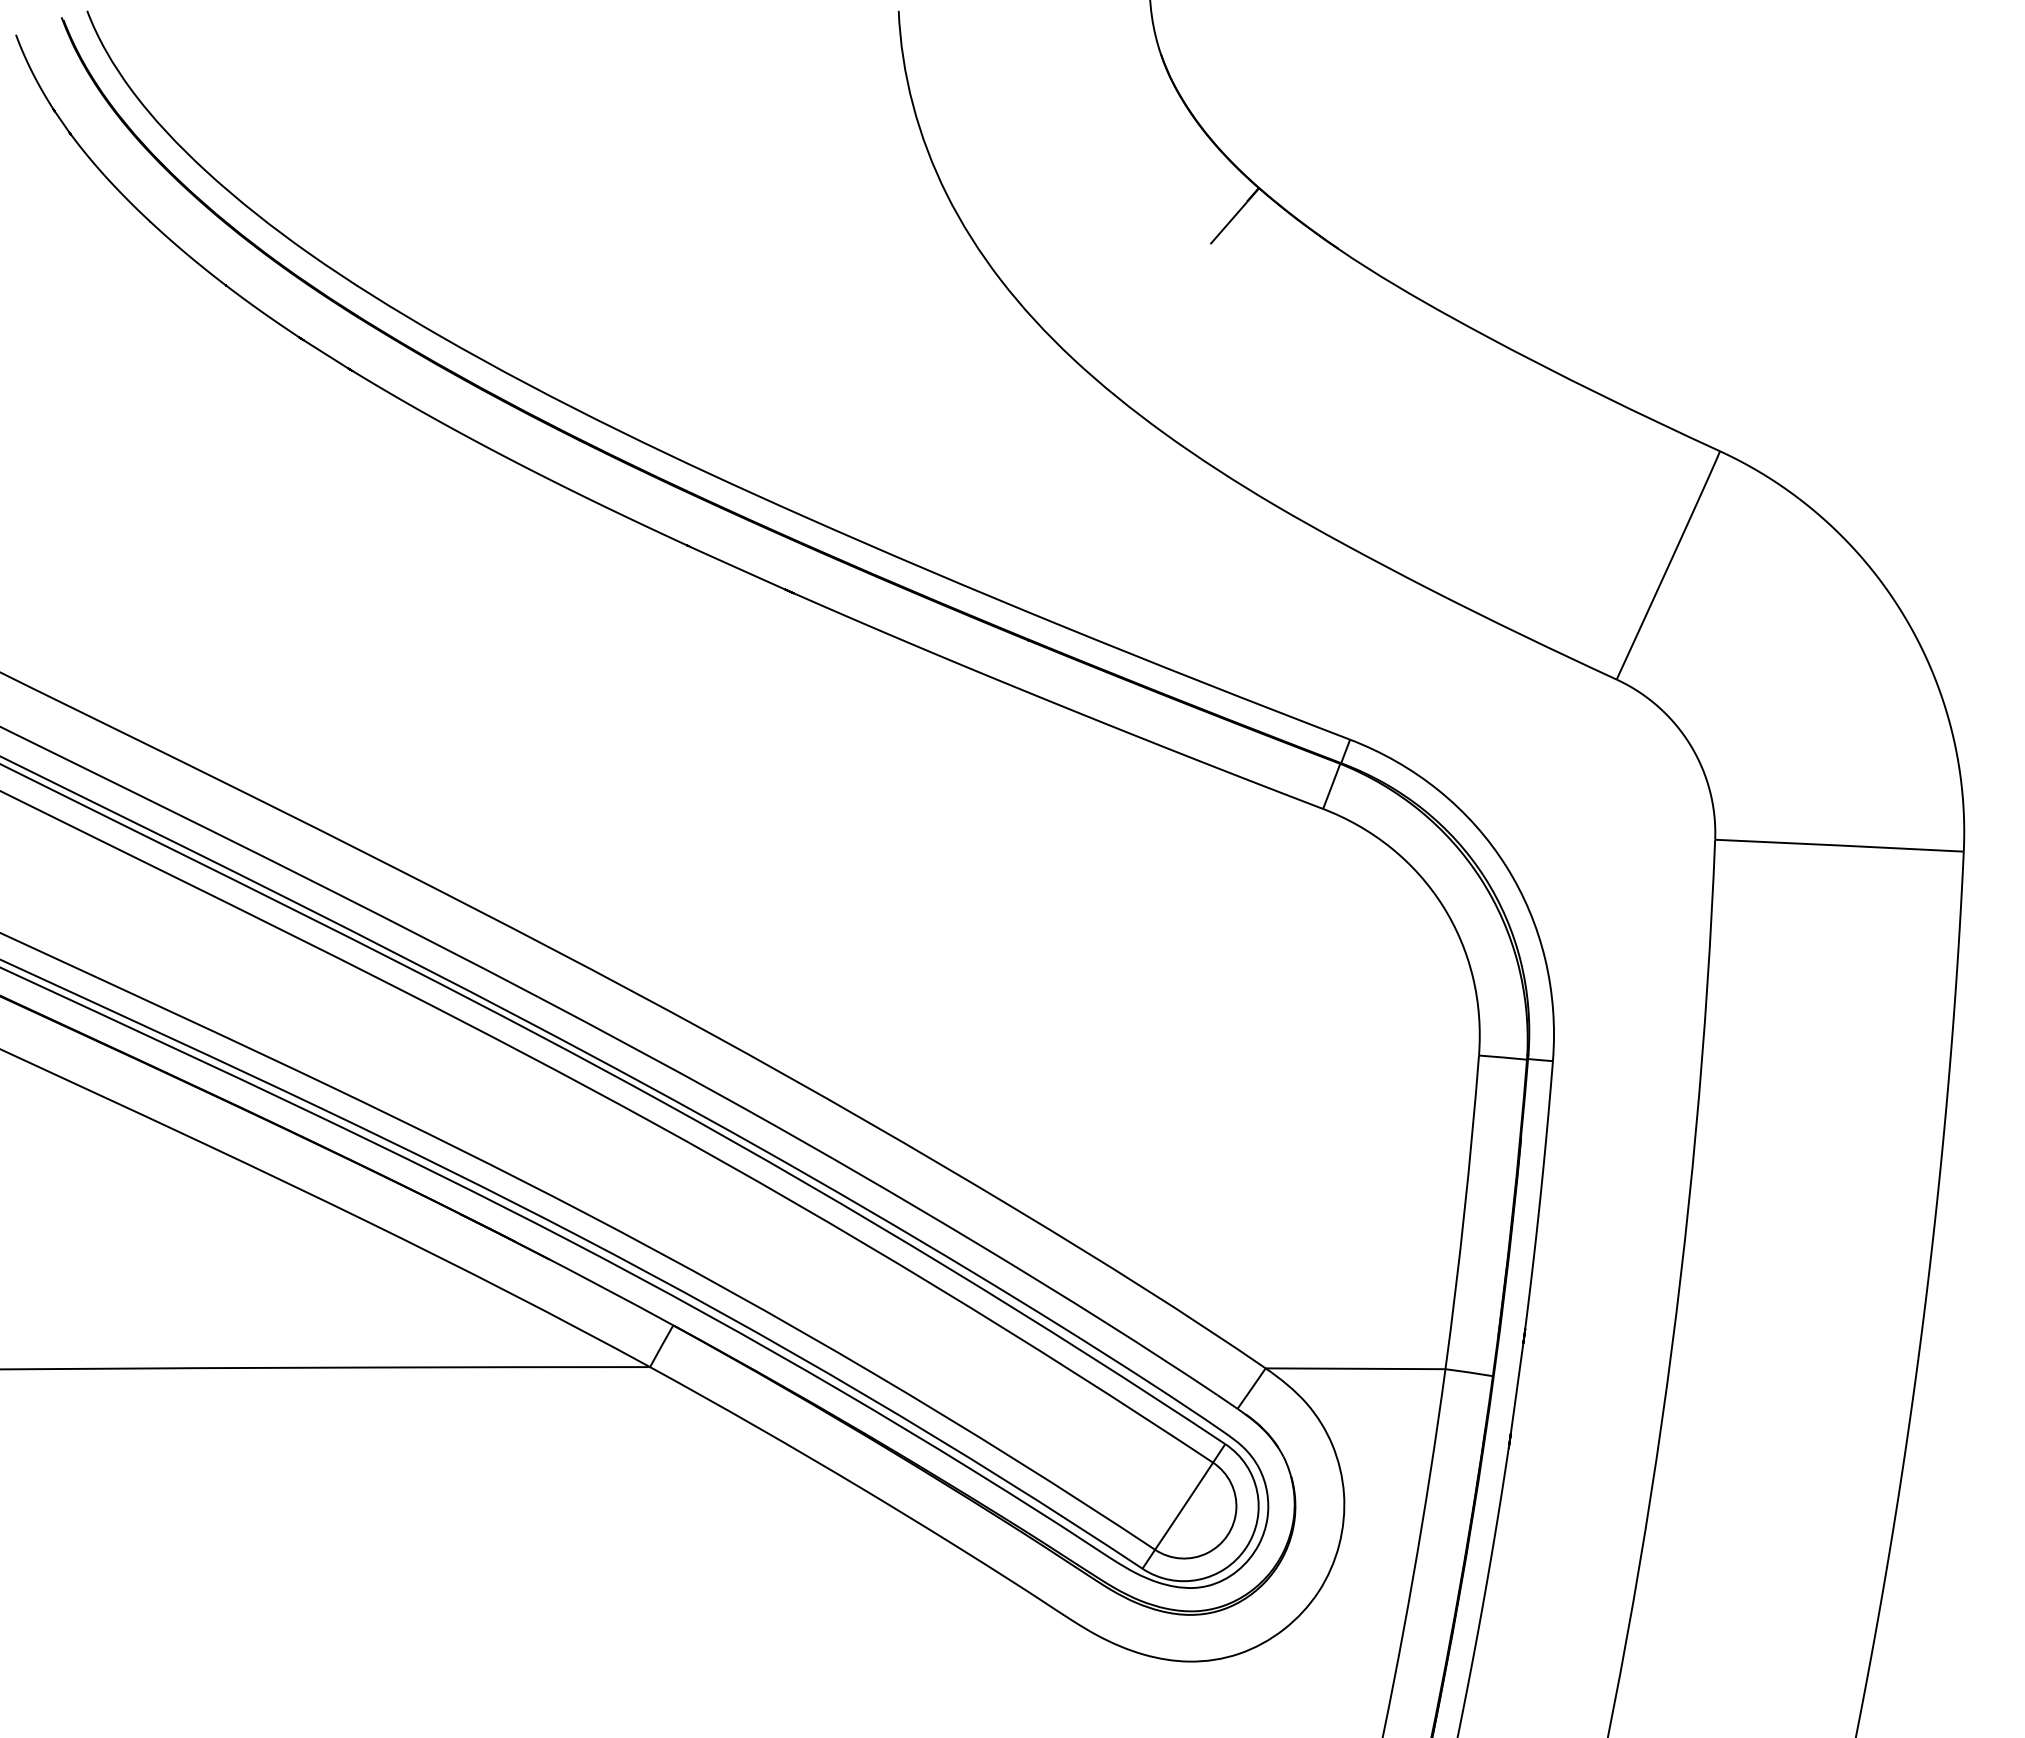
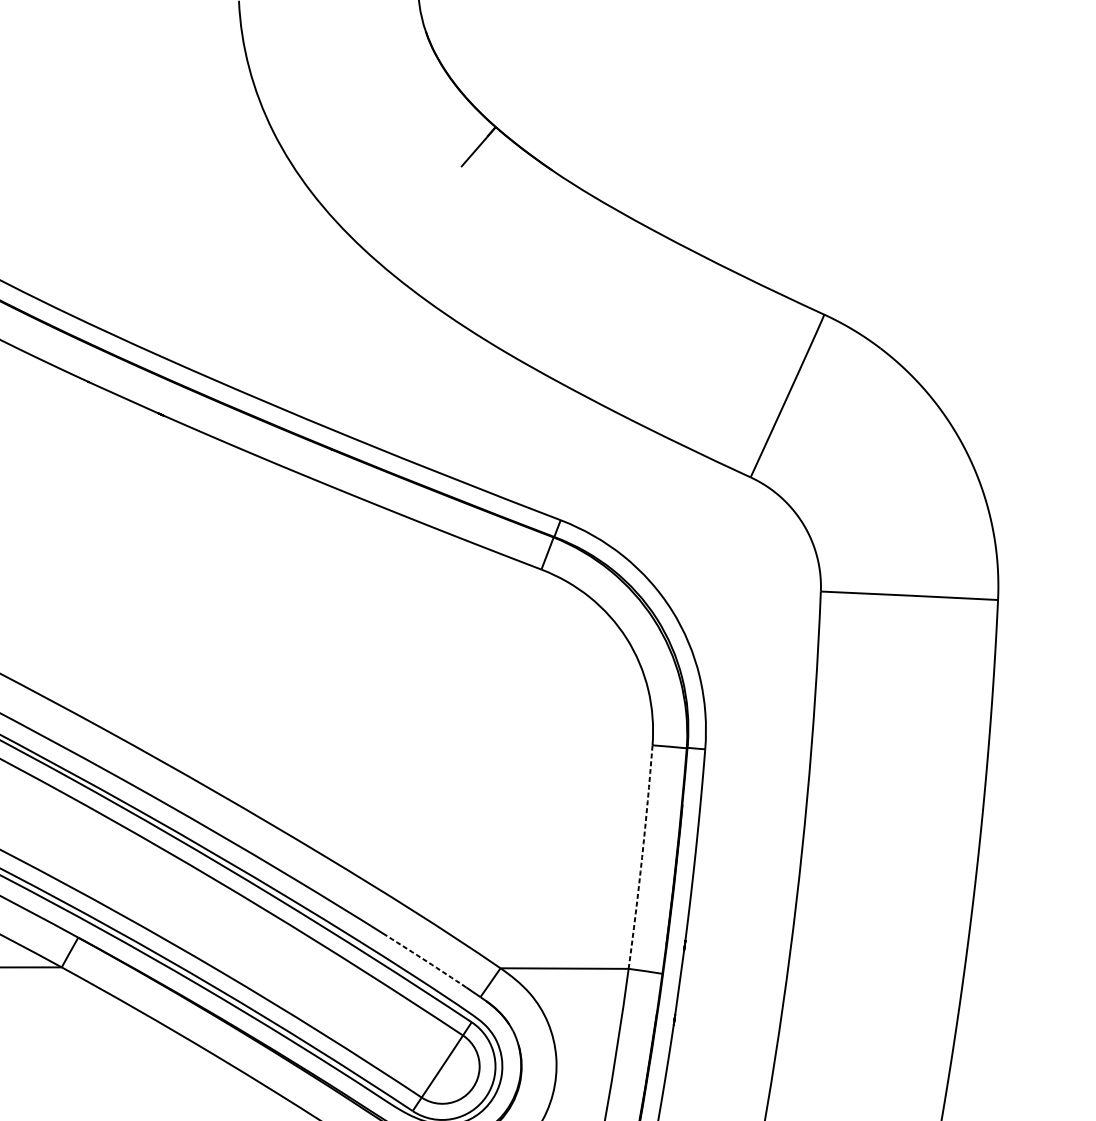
arc: (1464, 1212) -> (642, 857), solid -> dashed
arc: (1162, 1358) -> (426, 961), solid -> dashed

